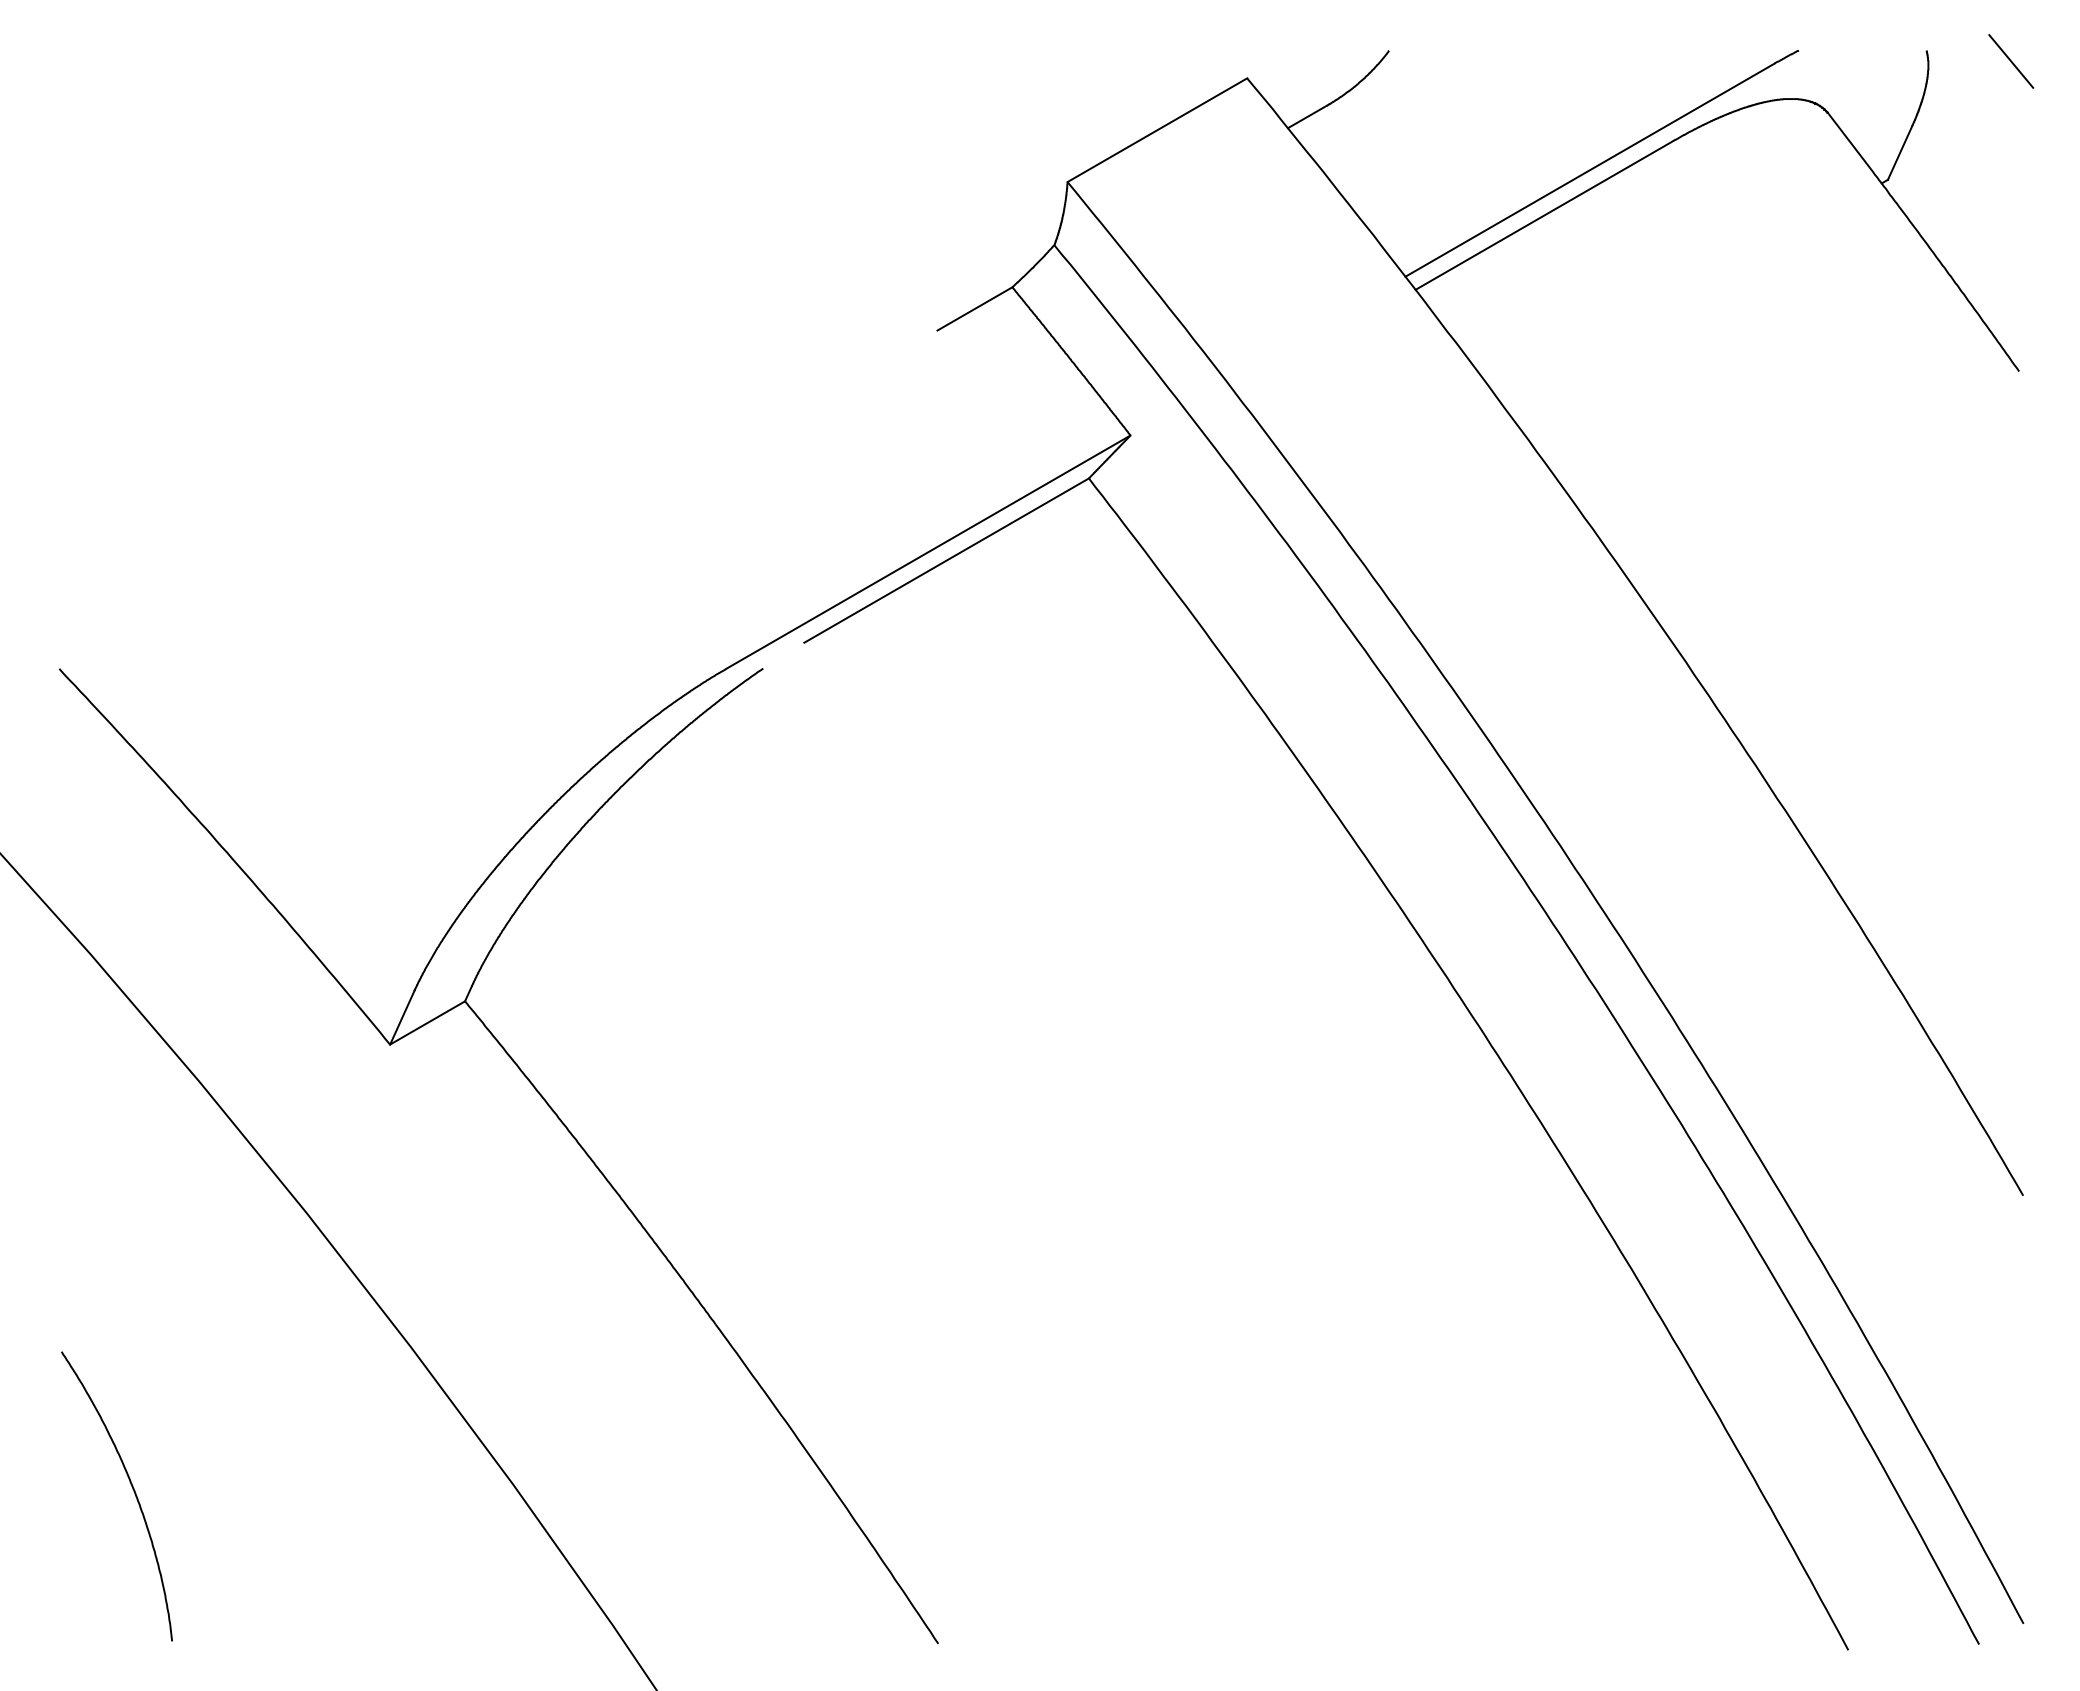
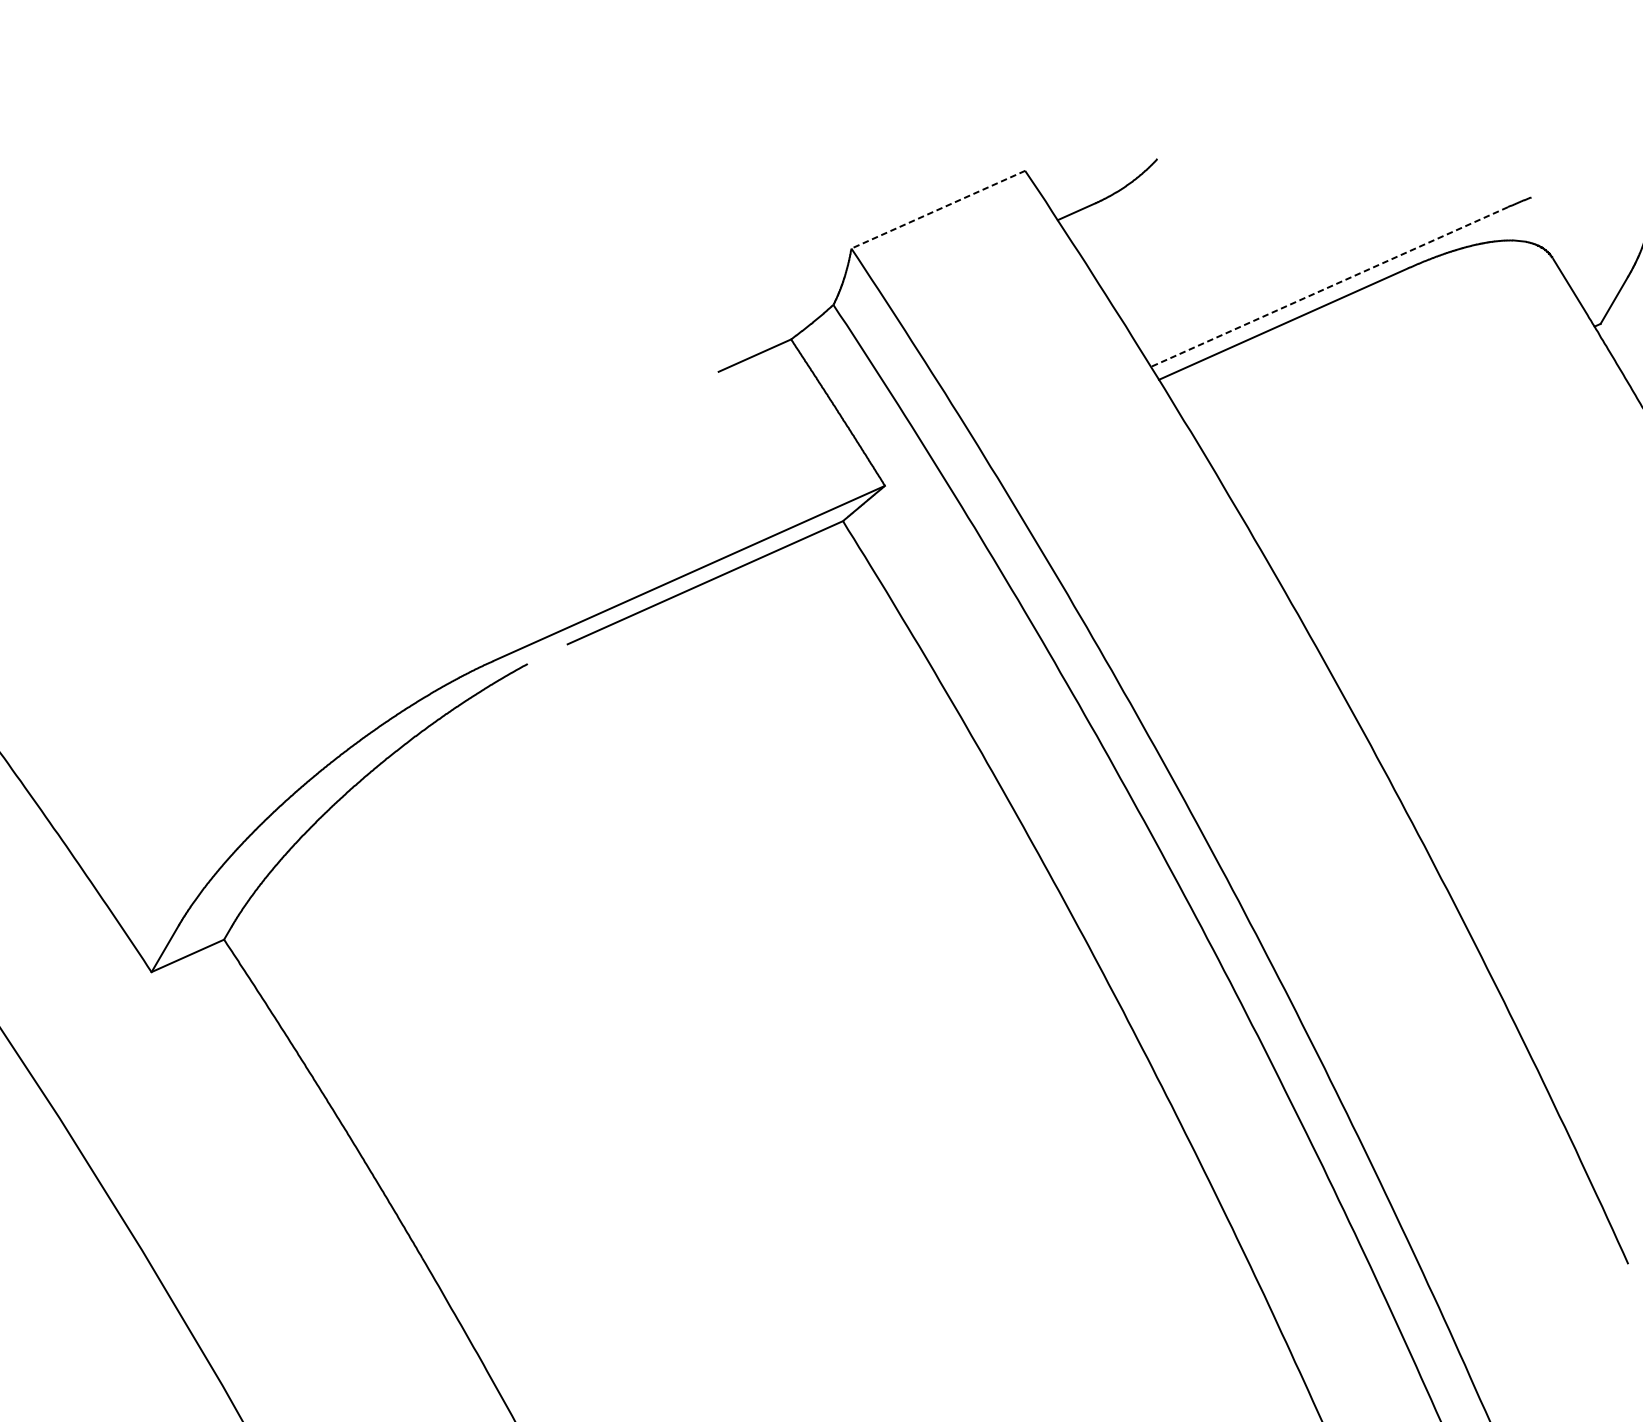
line: (1157, 130) -> (938, 209), solid -> dashed
line: (1589, 170) -> (1329, 287), solid -> dashed

